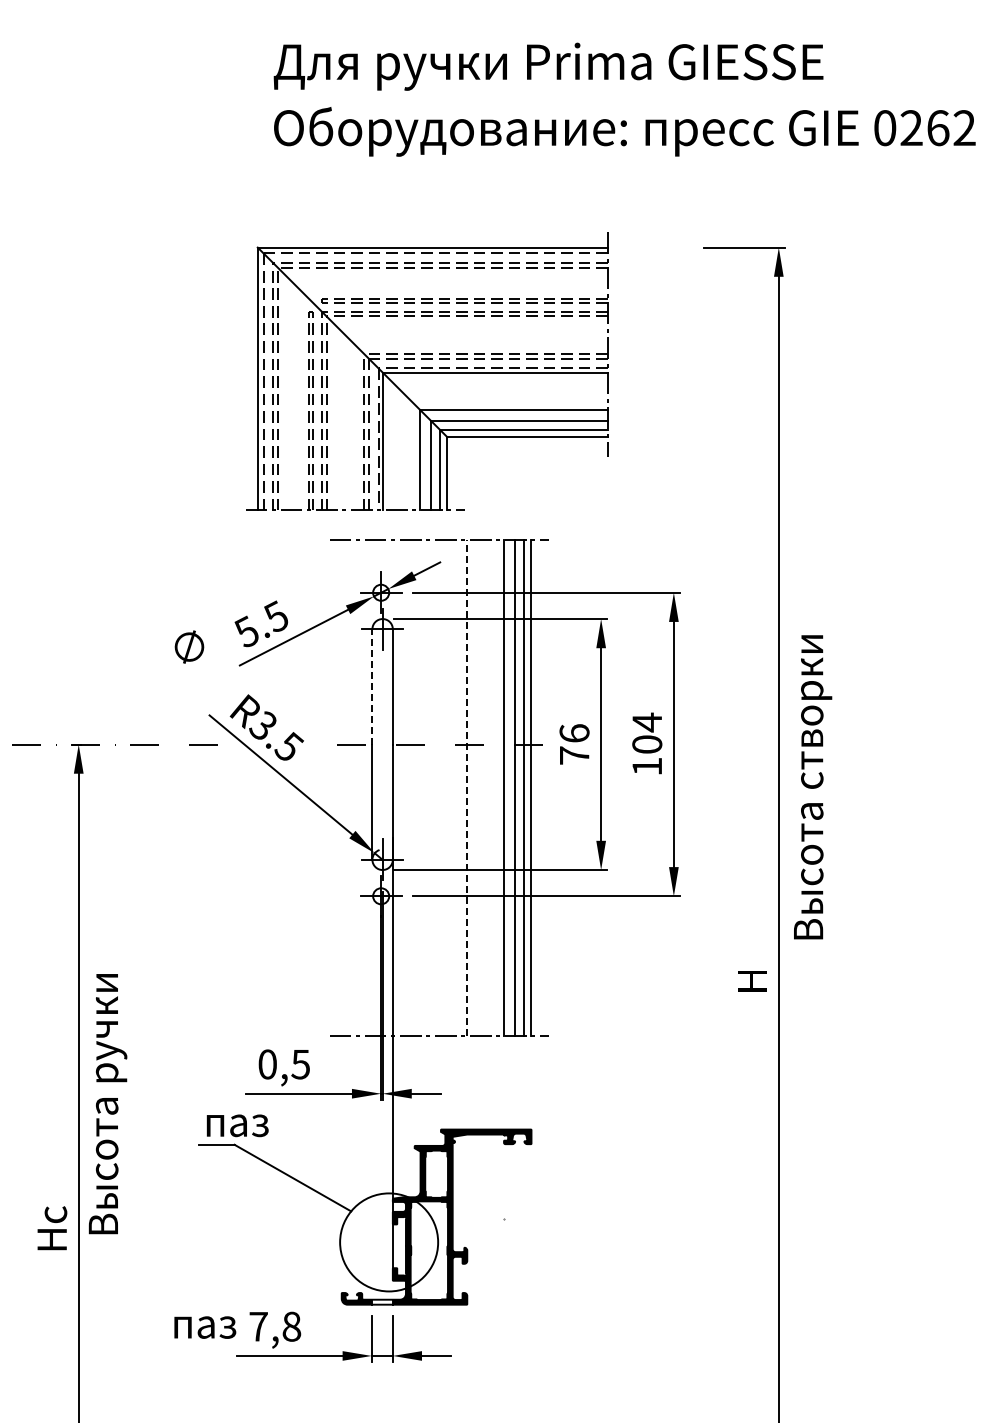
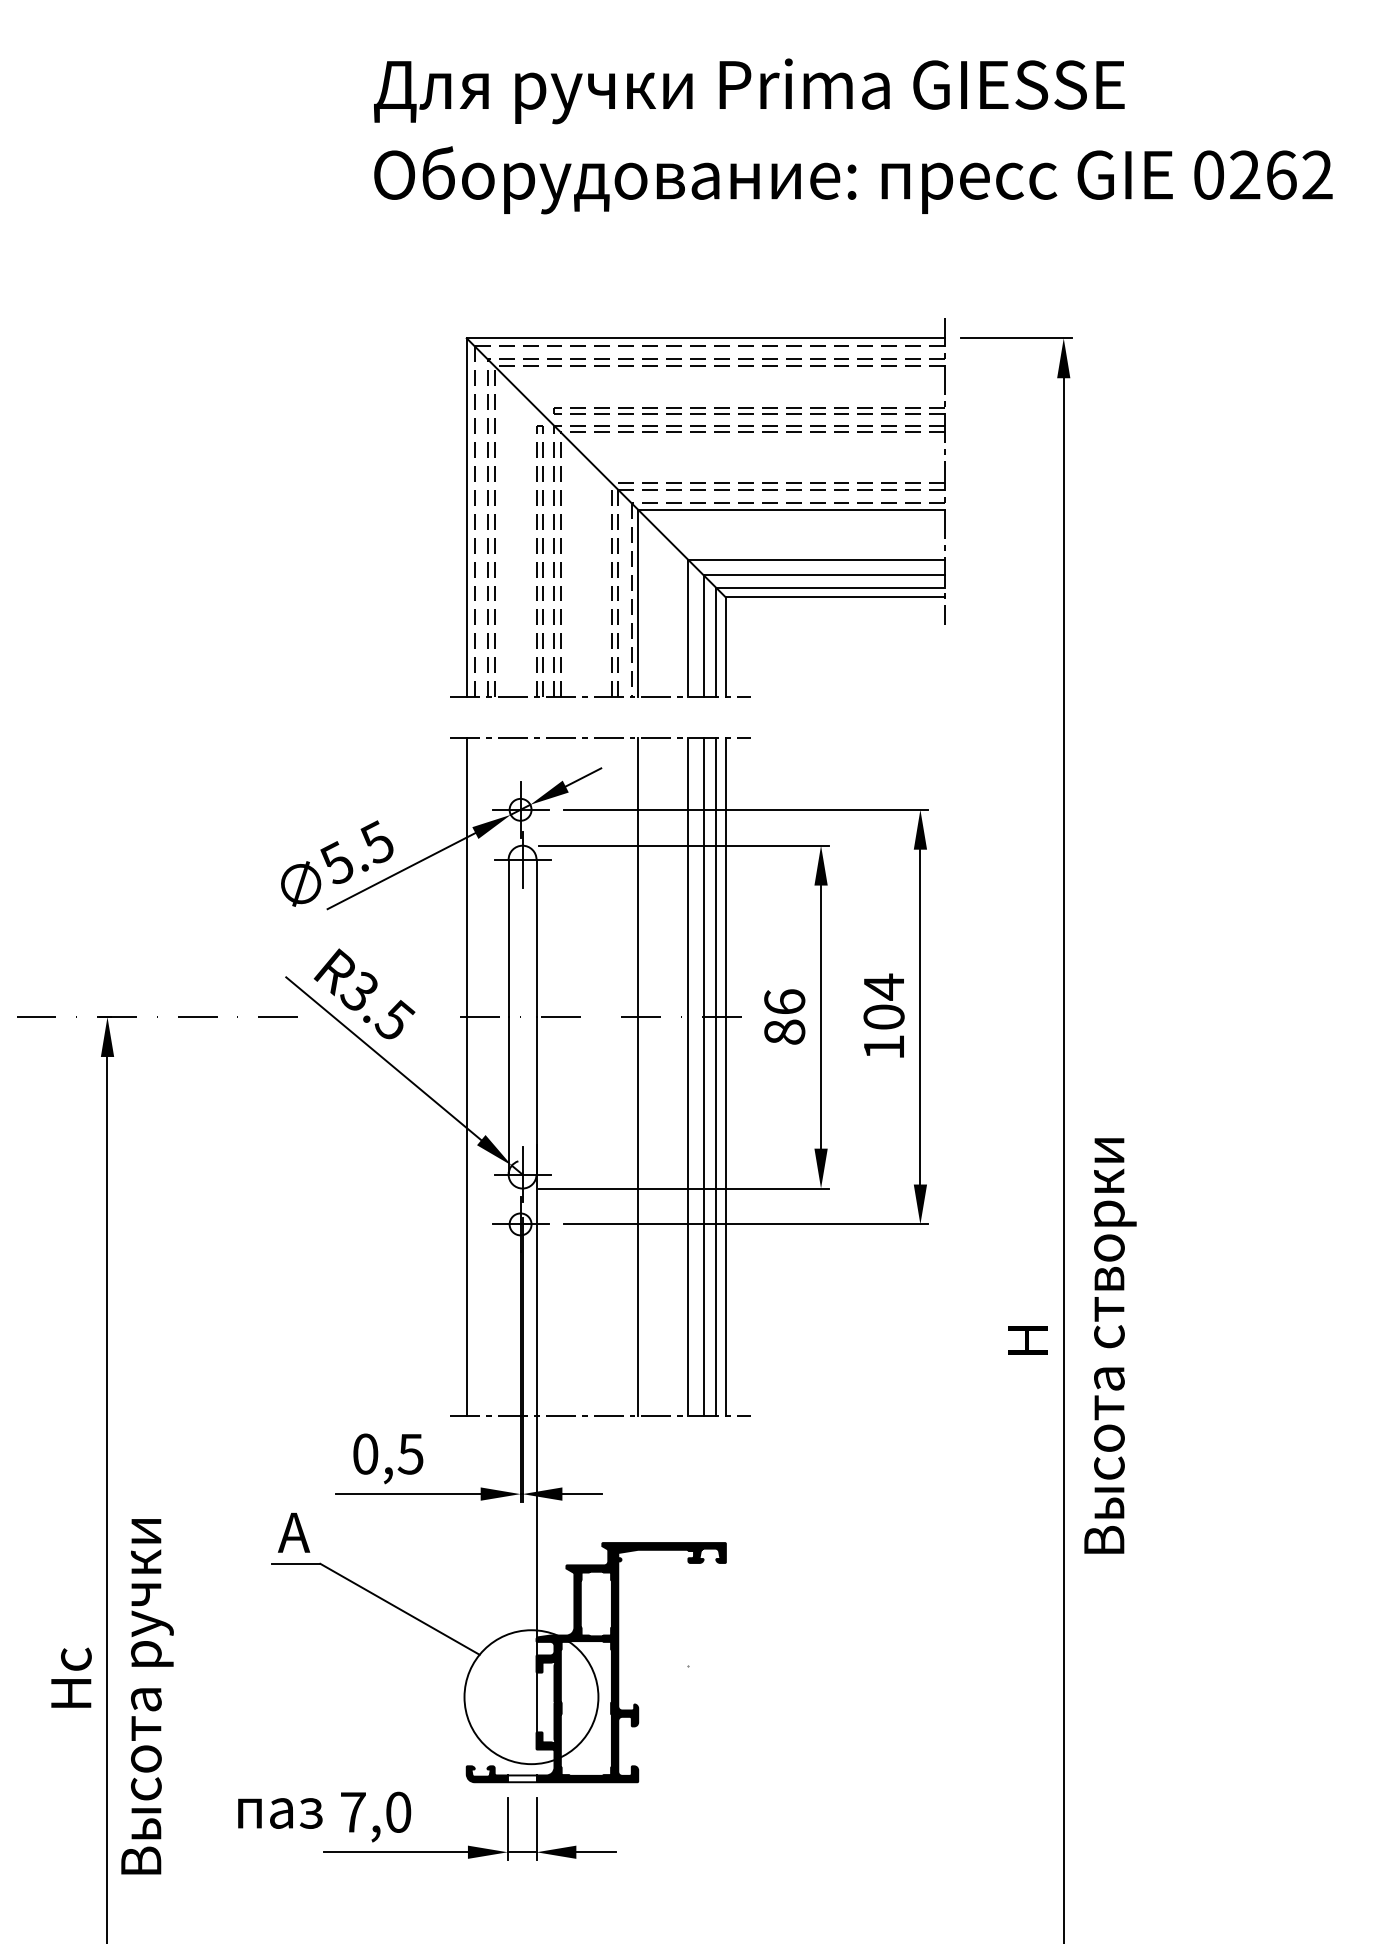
part: (427, 371) -> (698, 507), moved
text: (189, 646) -> (301, 883), moved
line: (372, 686) -> (508, 937), dashed -> solid
text: (574, 755) -> (784, 1032), 76 -> 86
line: (467, 787) -> (638, 1075), dashed -> solid
text: (813, 787) -> (1111, 1346), moved
line: (341, 788) -> (466, 1077), added
text: (107, 1104) -> (146, 1697), moved
text: (235, 1122) -> (321, 1533), паз -> A
text: (291, 1326) -> (398, 1812), 7,8 -> 7,0

